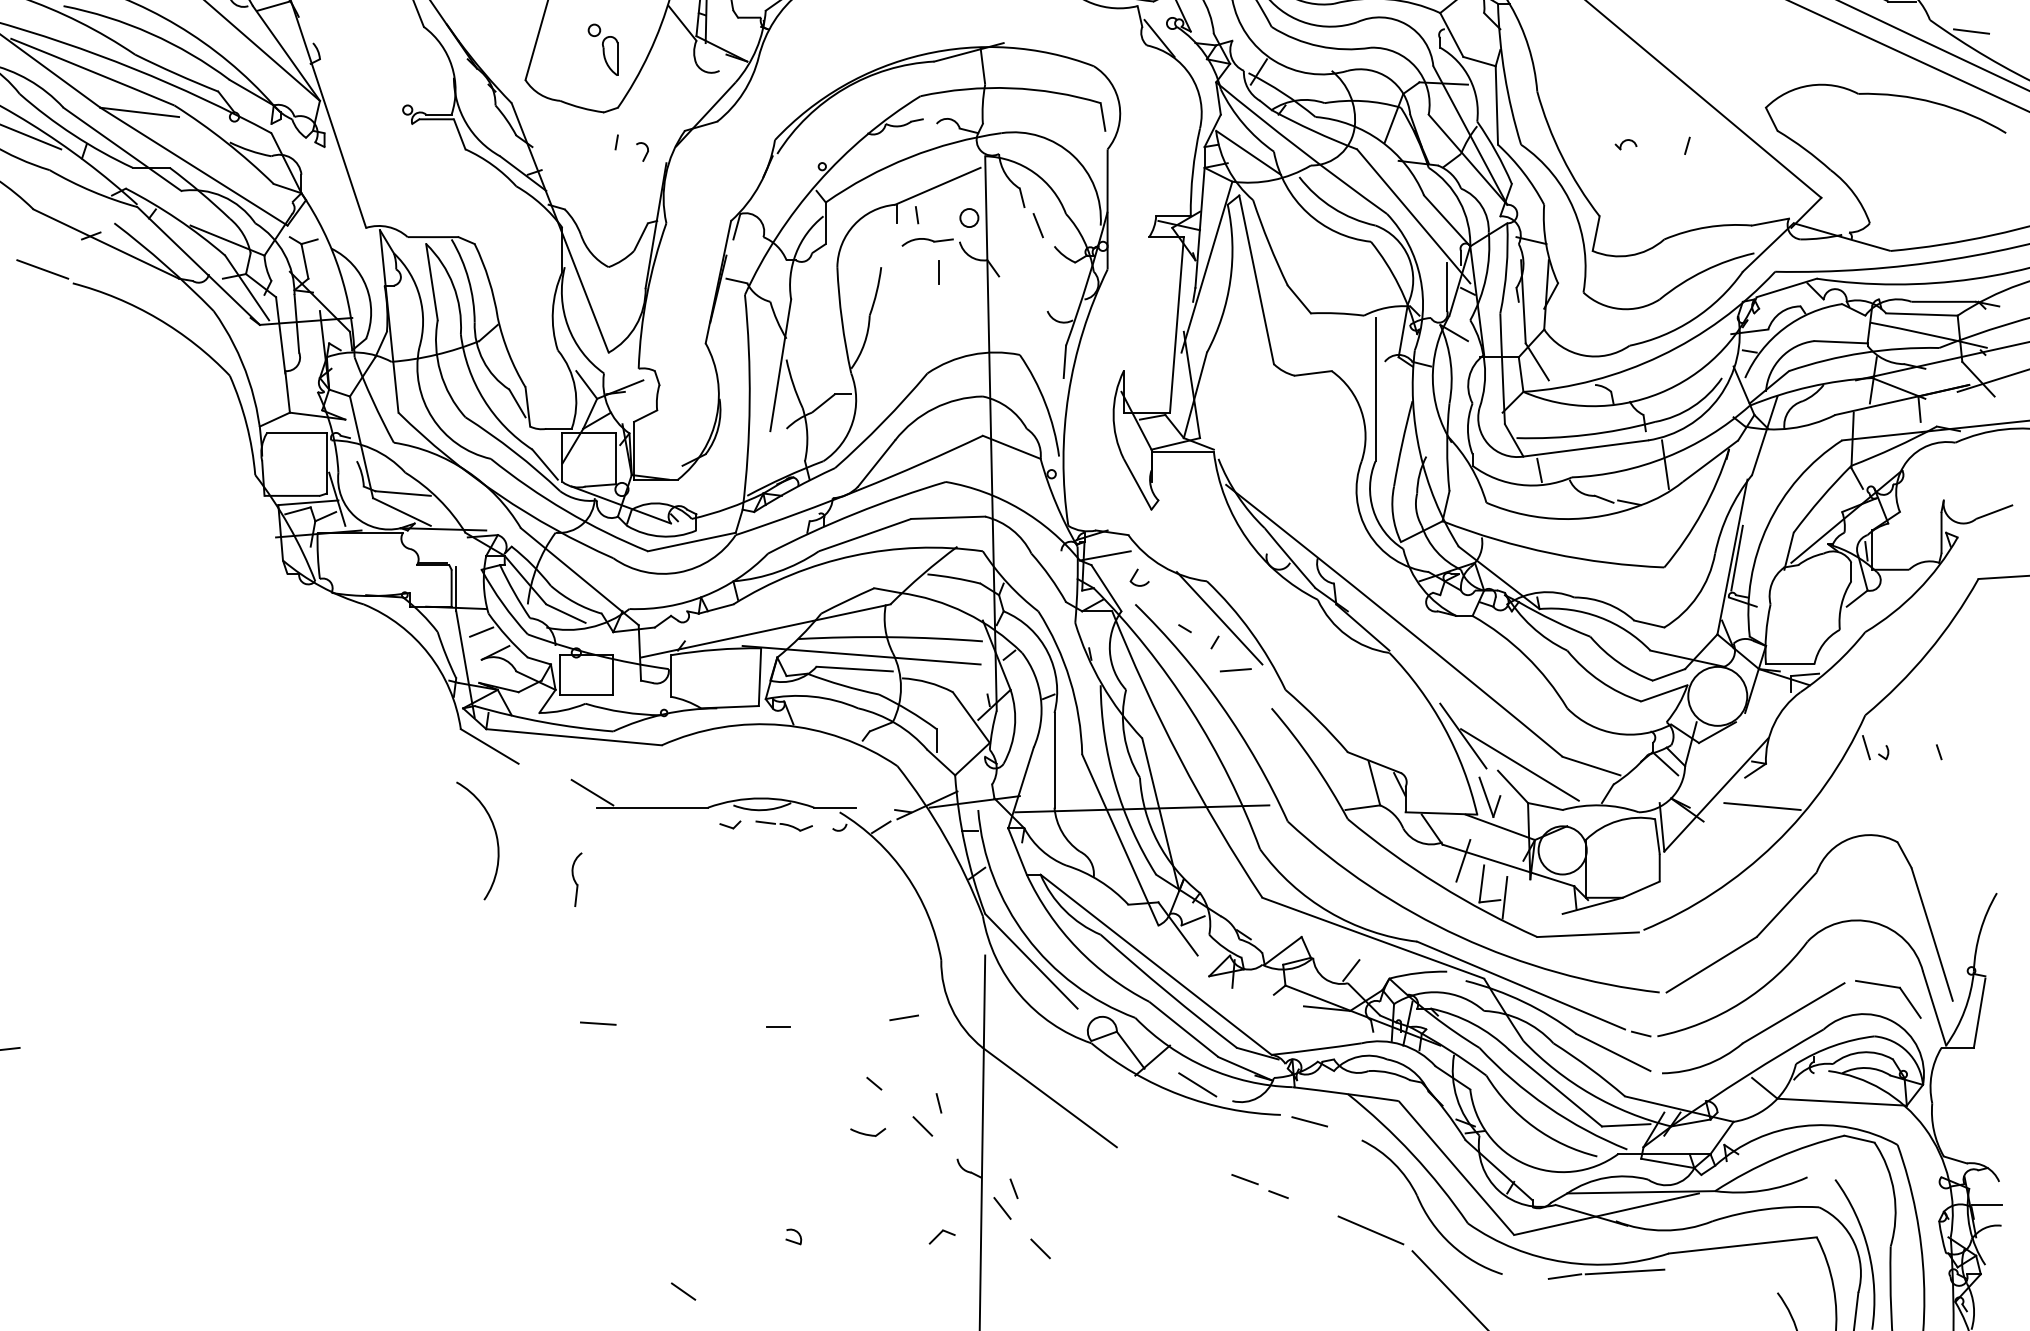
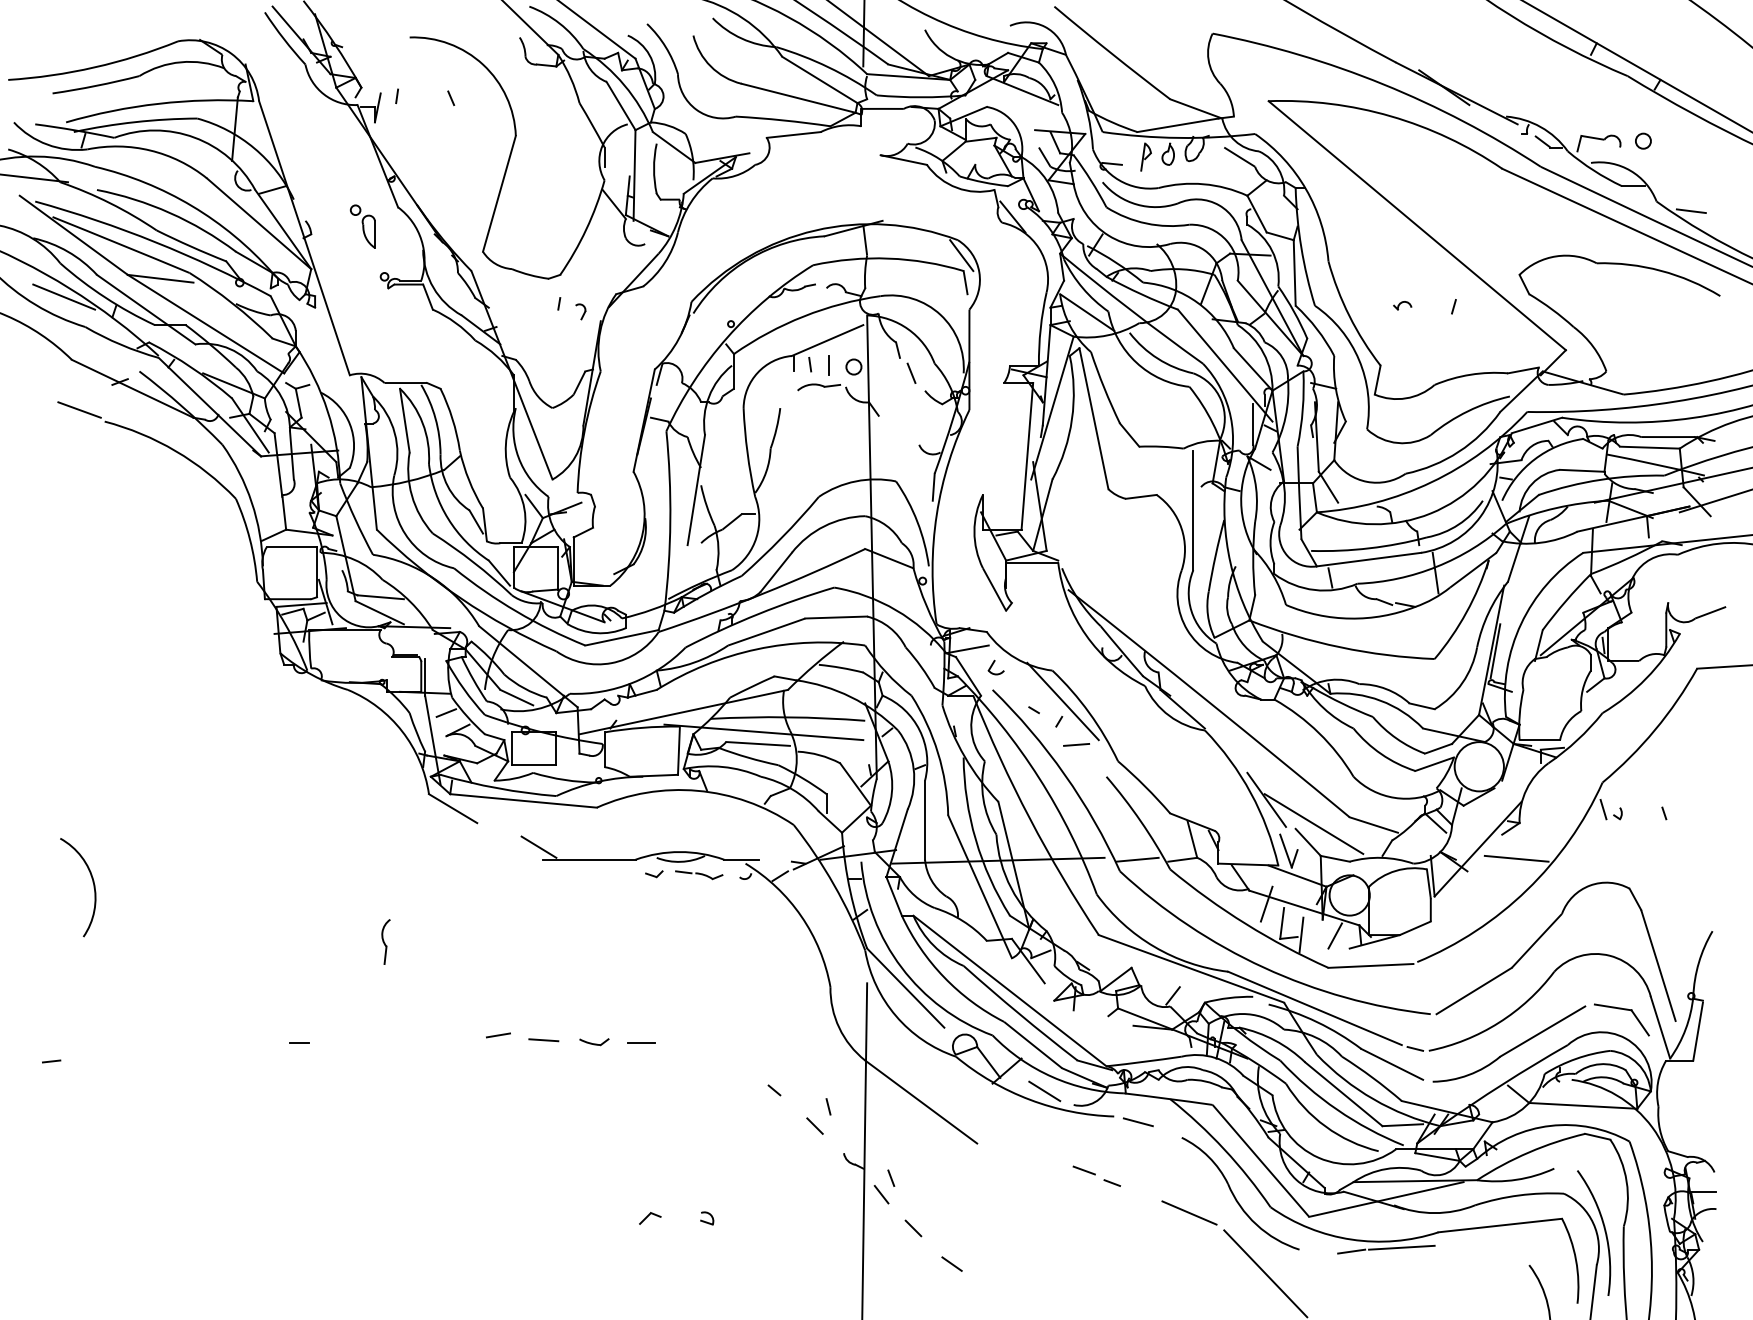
part: (602, 49) -> (362, 226), moved
line: (1098, 84) -> (961, 255), added
line: (938, 272) -> (828, 365), moved
line: (1308, 807) -> (1137, 859), added
arc: (494, 834) -> (92, 882), moved
part: (576, 879) -> (385, 941), moved
line: (1544, 898) -> (1334, 935), added
line: (904, 1017) -> (498, 1035), moved
line: (778, 1026) -> (299, 1042), moved
line: (713, 1027) -> (640, 1043), added
part: (868, 1132) -> (594, 1042), moved
part: (942, 1236) -> (650, 1218), moved
line: (682, 1290) -> (951, 1263), moved

